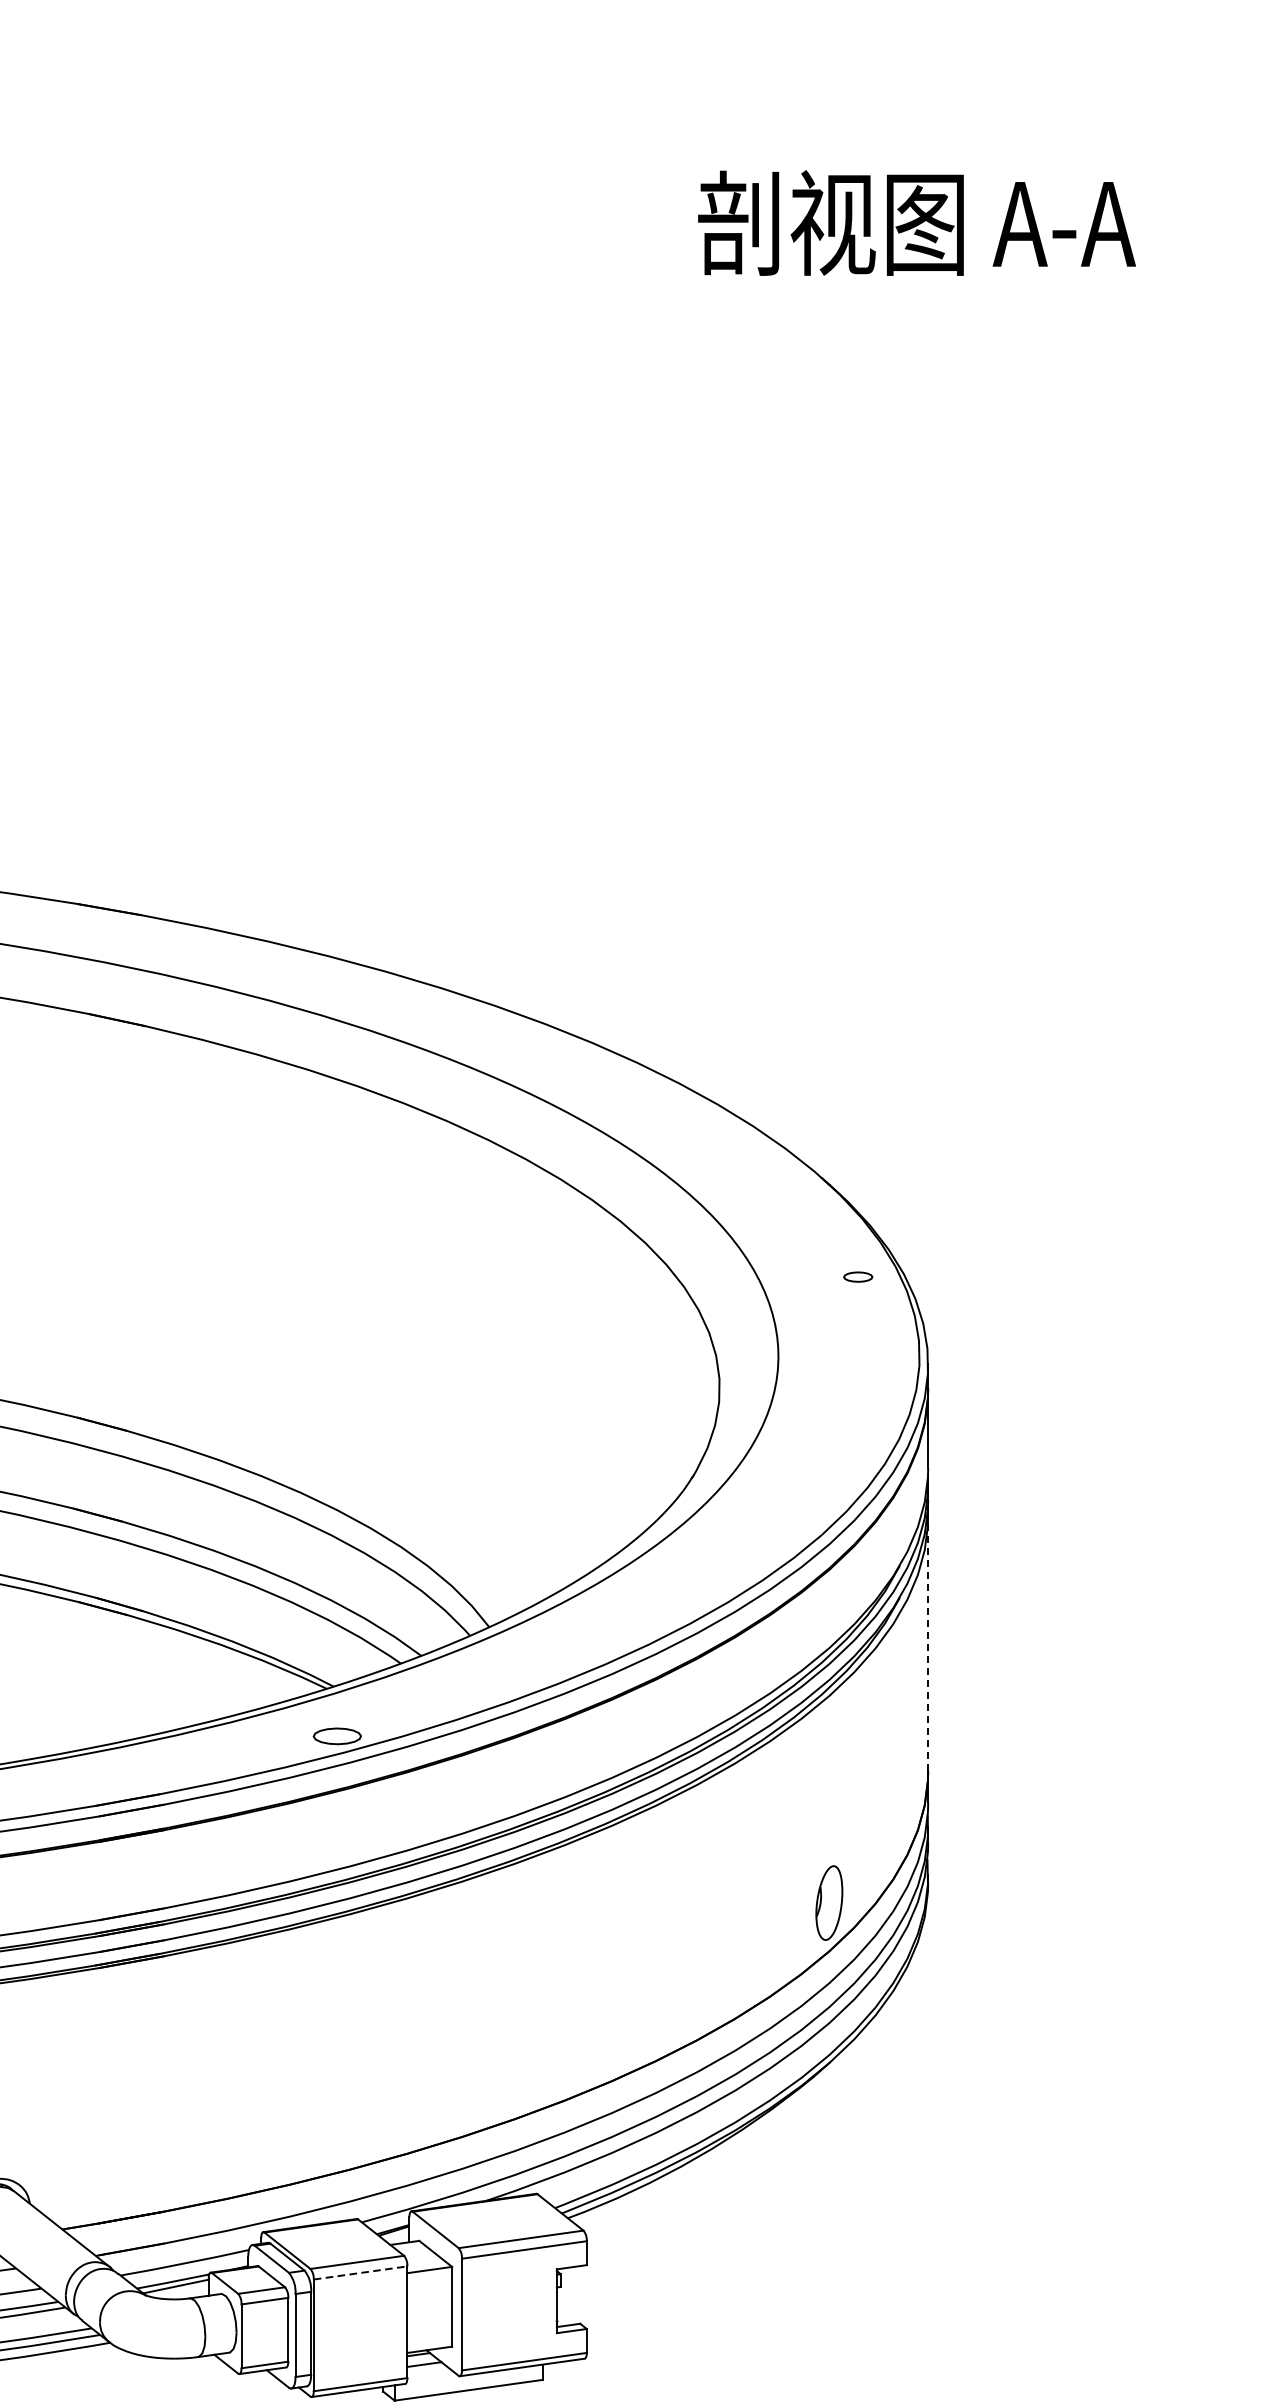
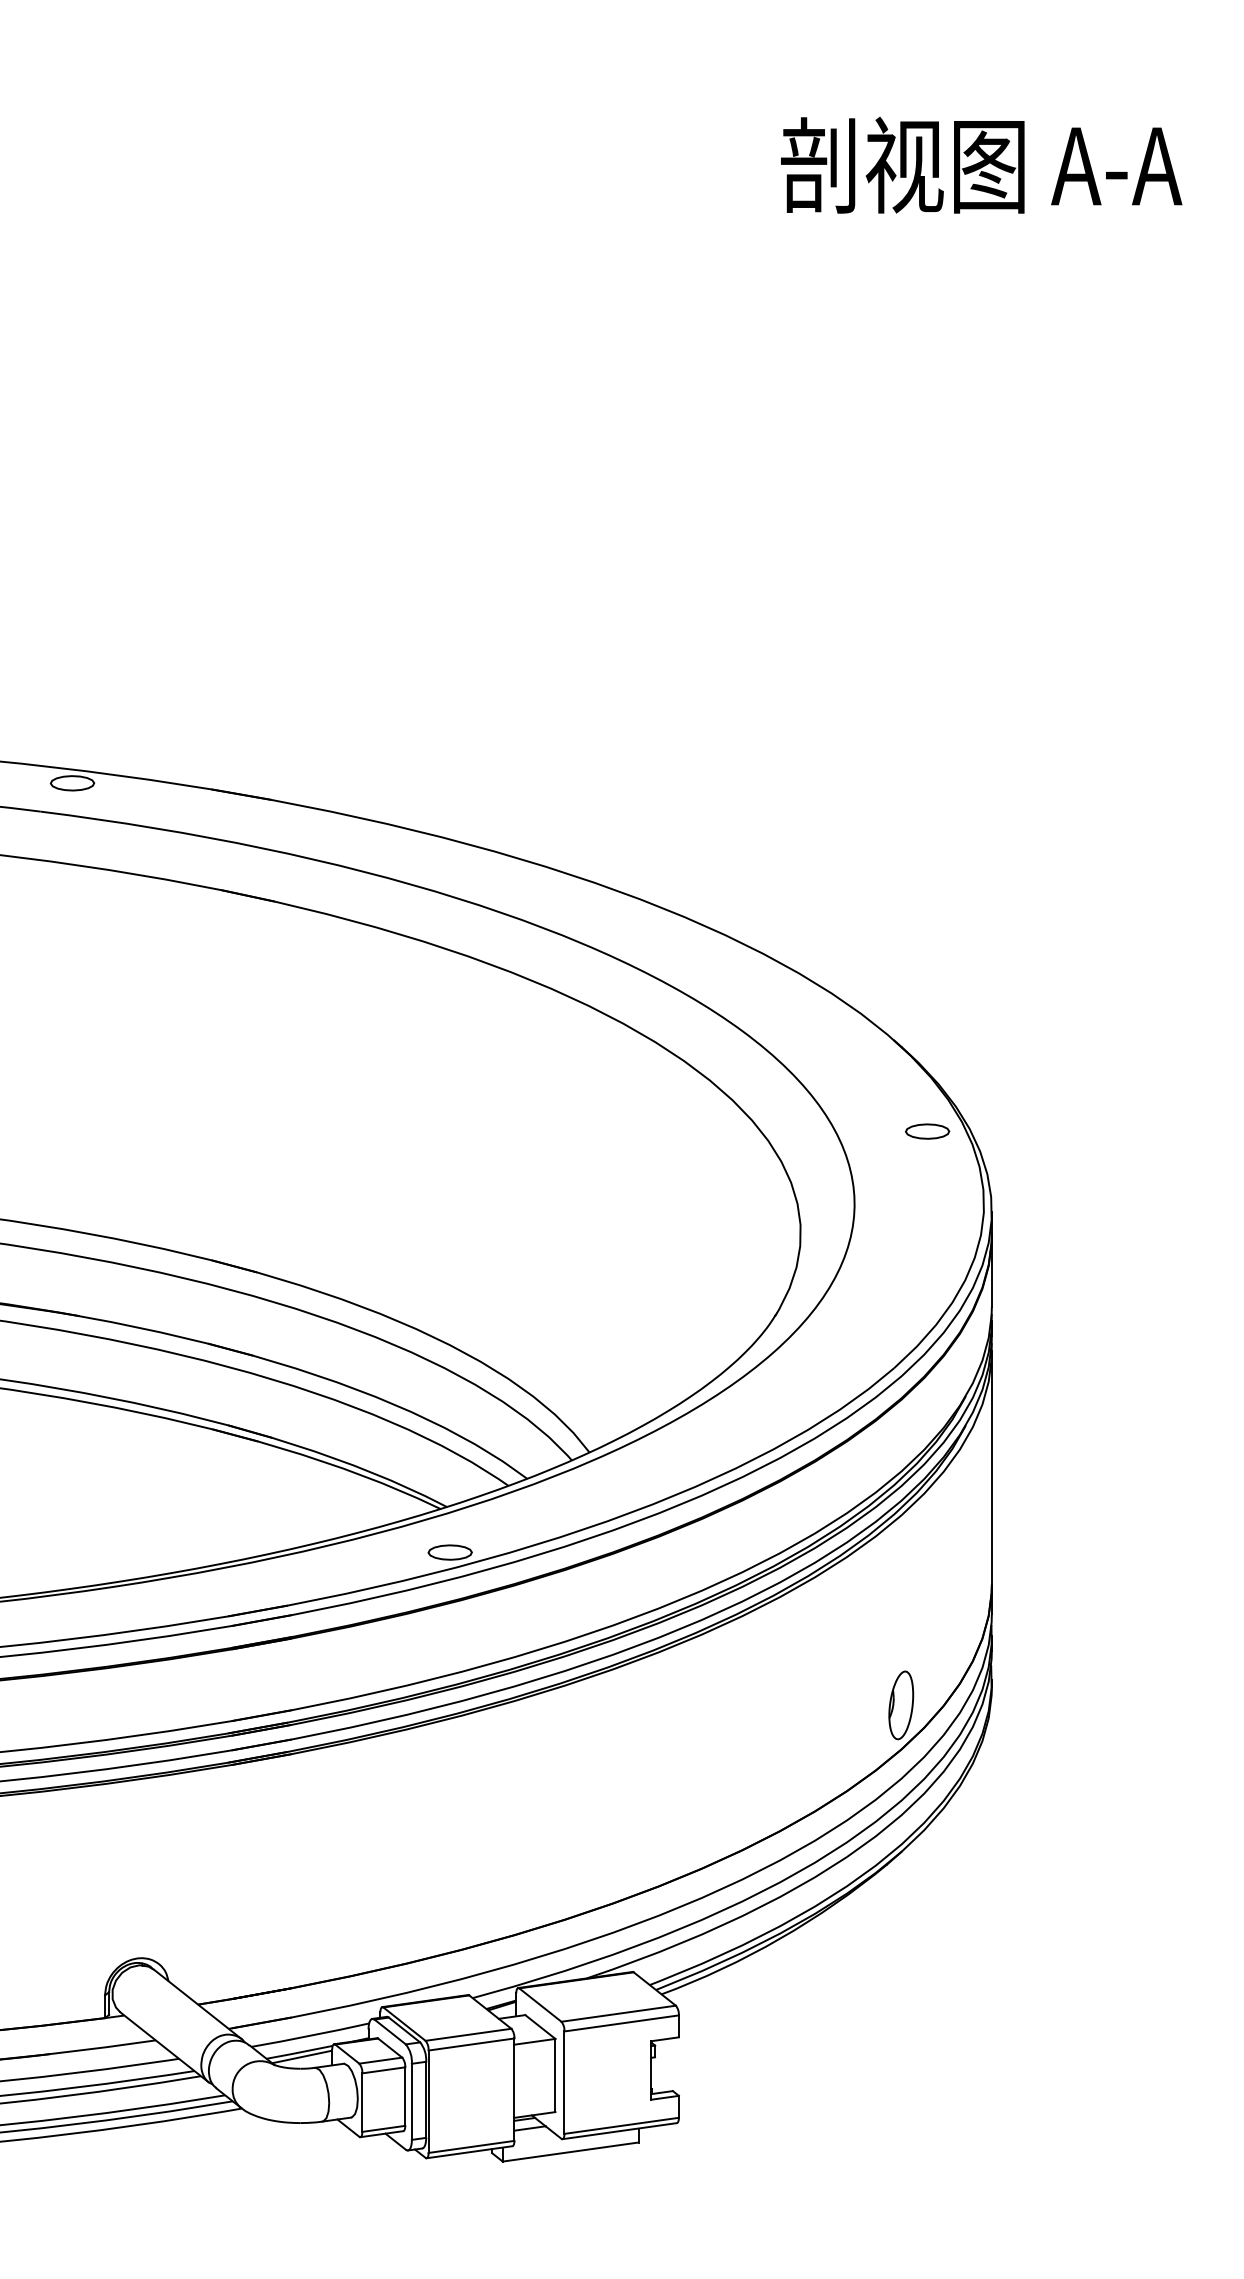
part: (857, 1277) -> (927, 1131), size x1.67
line: (927, 1643) -> (991, 1467), dashed -> solid
line: (361, 2272) -> (472, 2044), dashed -> solid

